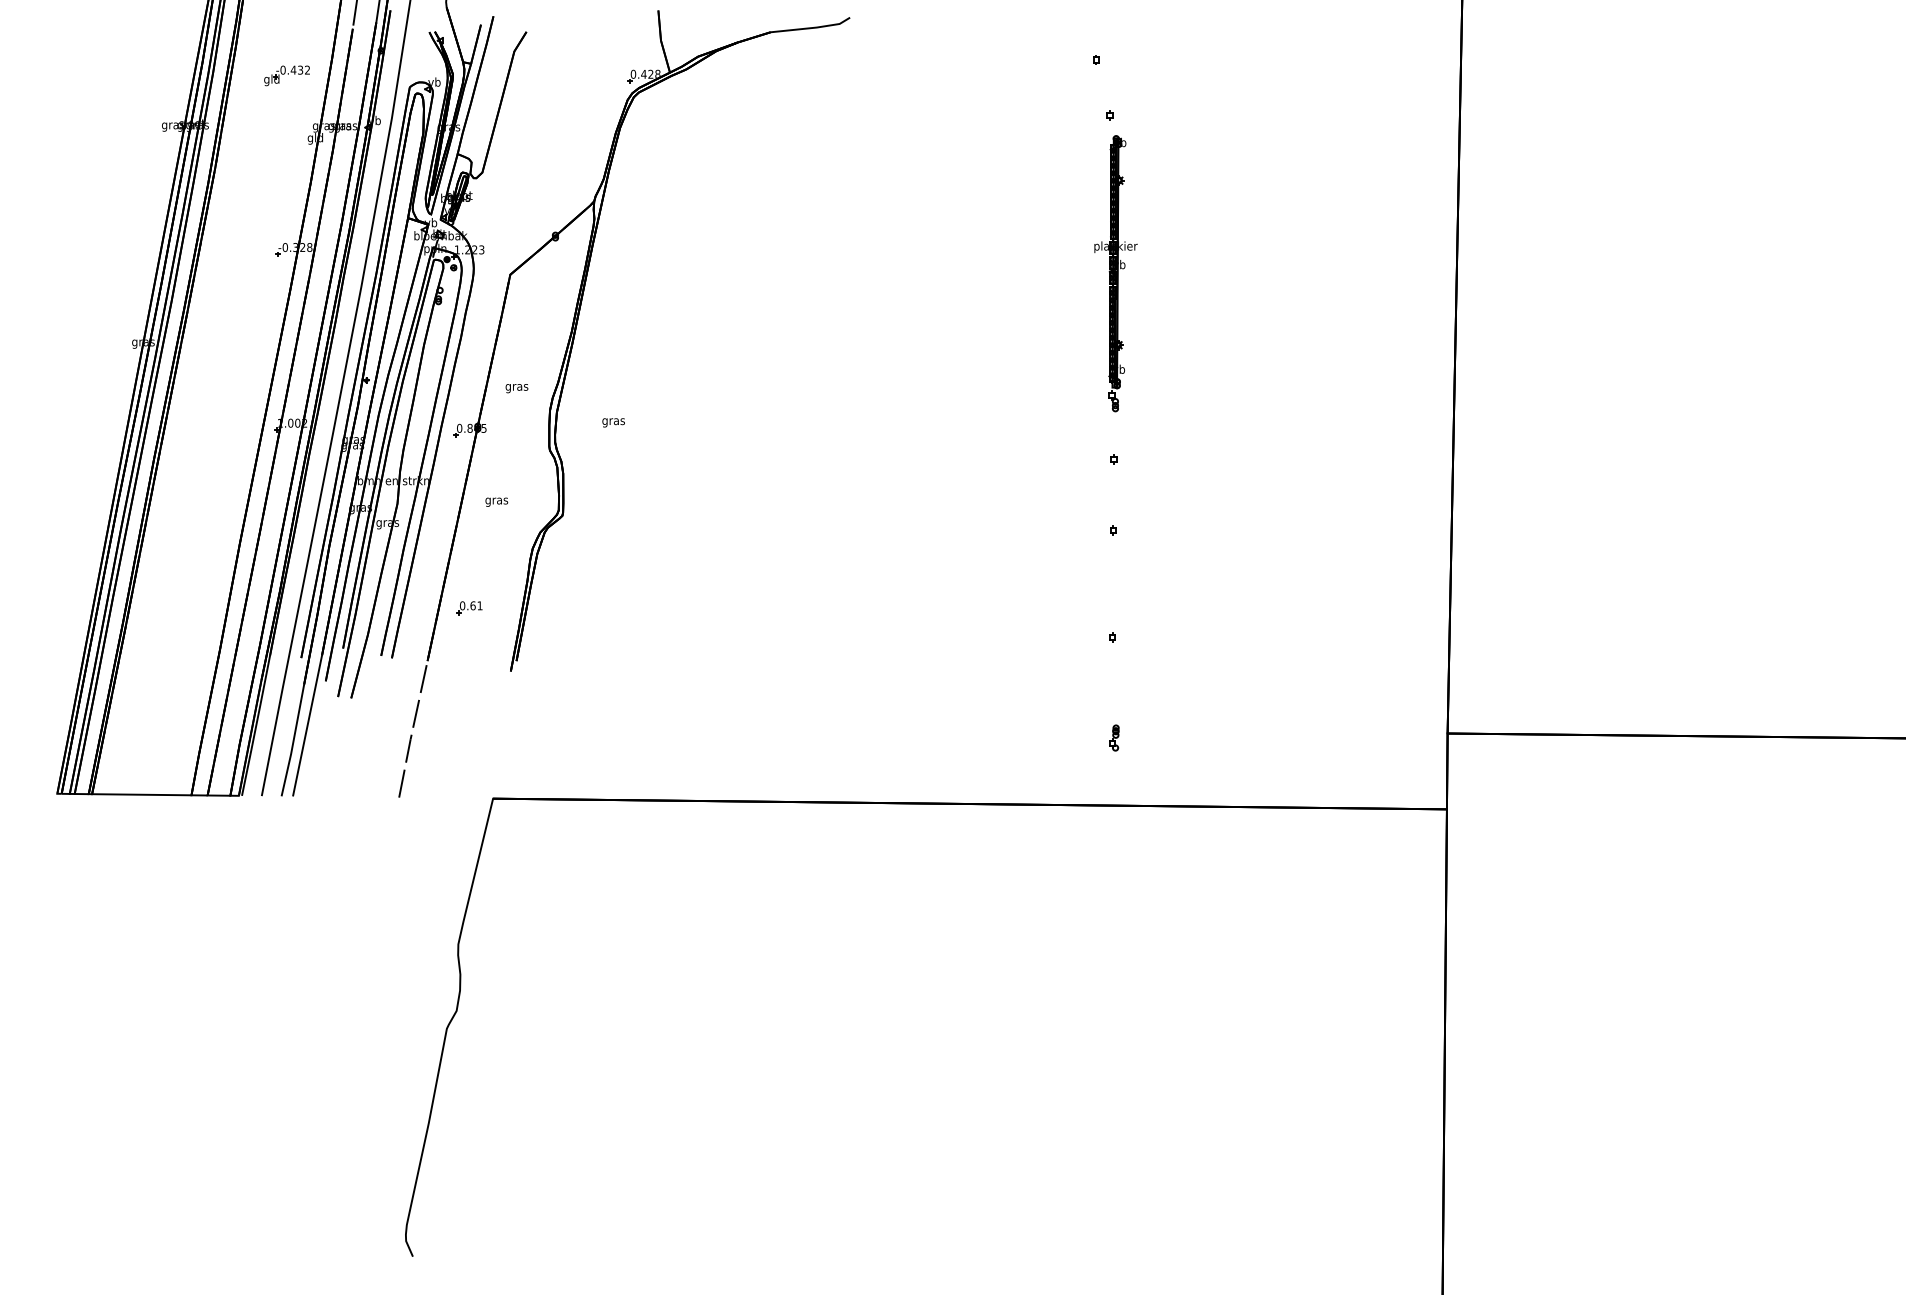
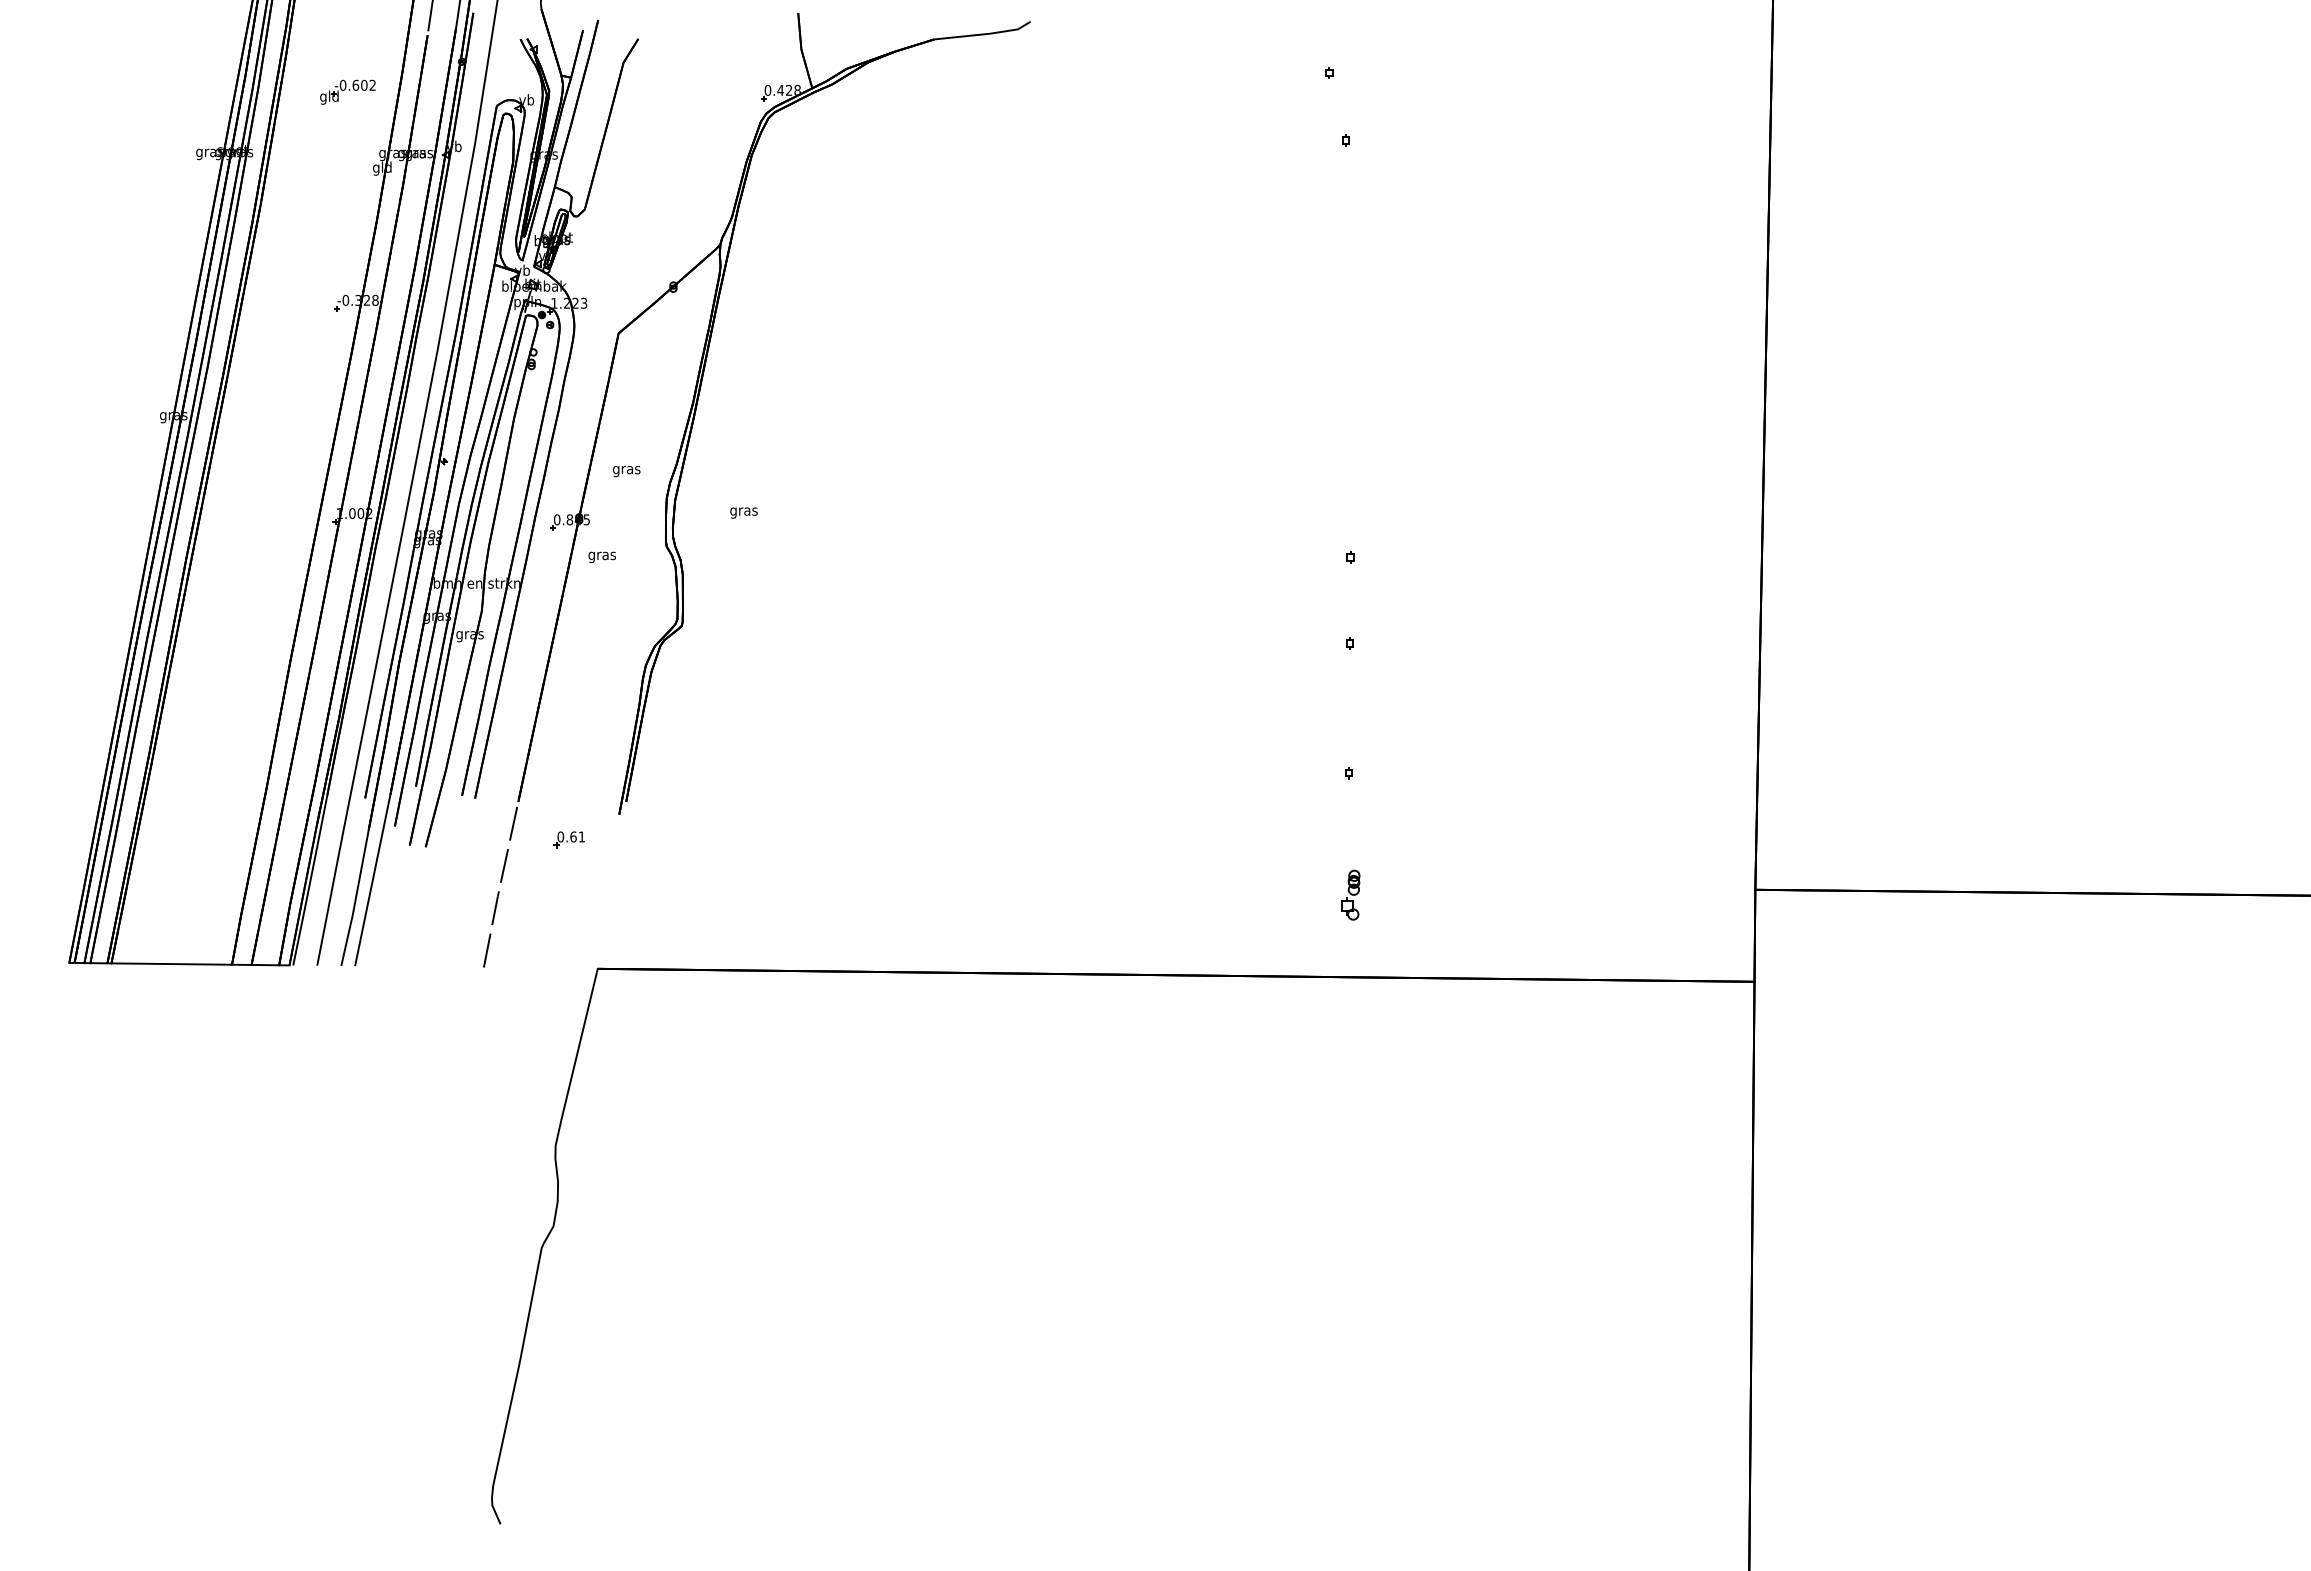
text: (296, 69) -> (359, 84), -0.432 -> -0.602
part: (1116, 273) -> (1353, 332), removed
text: (496, 501) -> (601, 556), moved
part: (468, 607) -> (568, 839), moved
part: (1114, 738) -> (1351, 895), size x1.6

